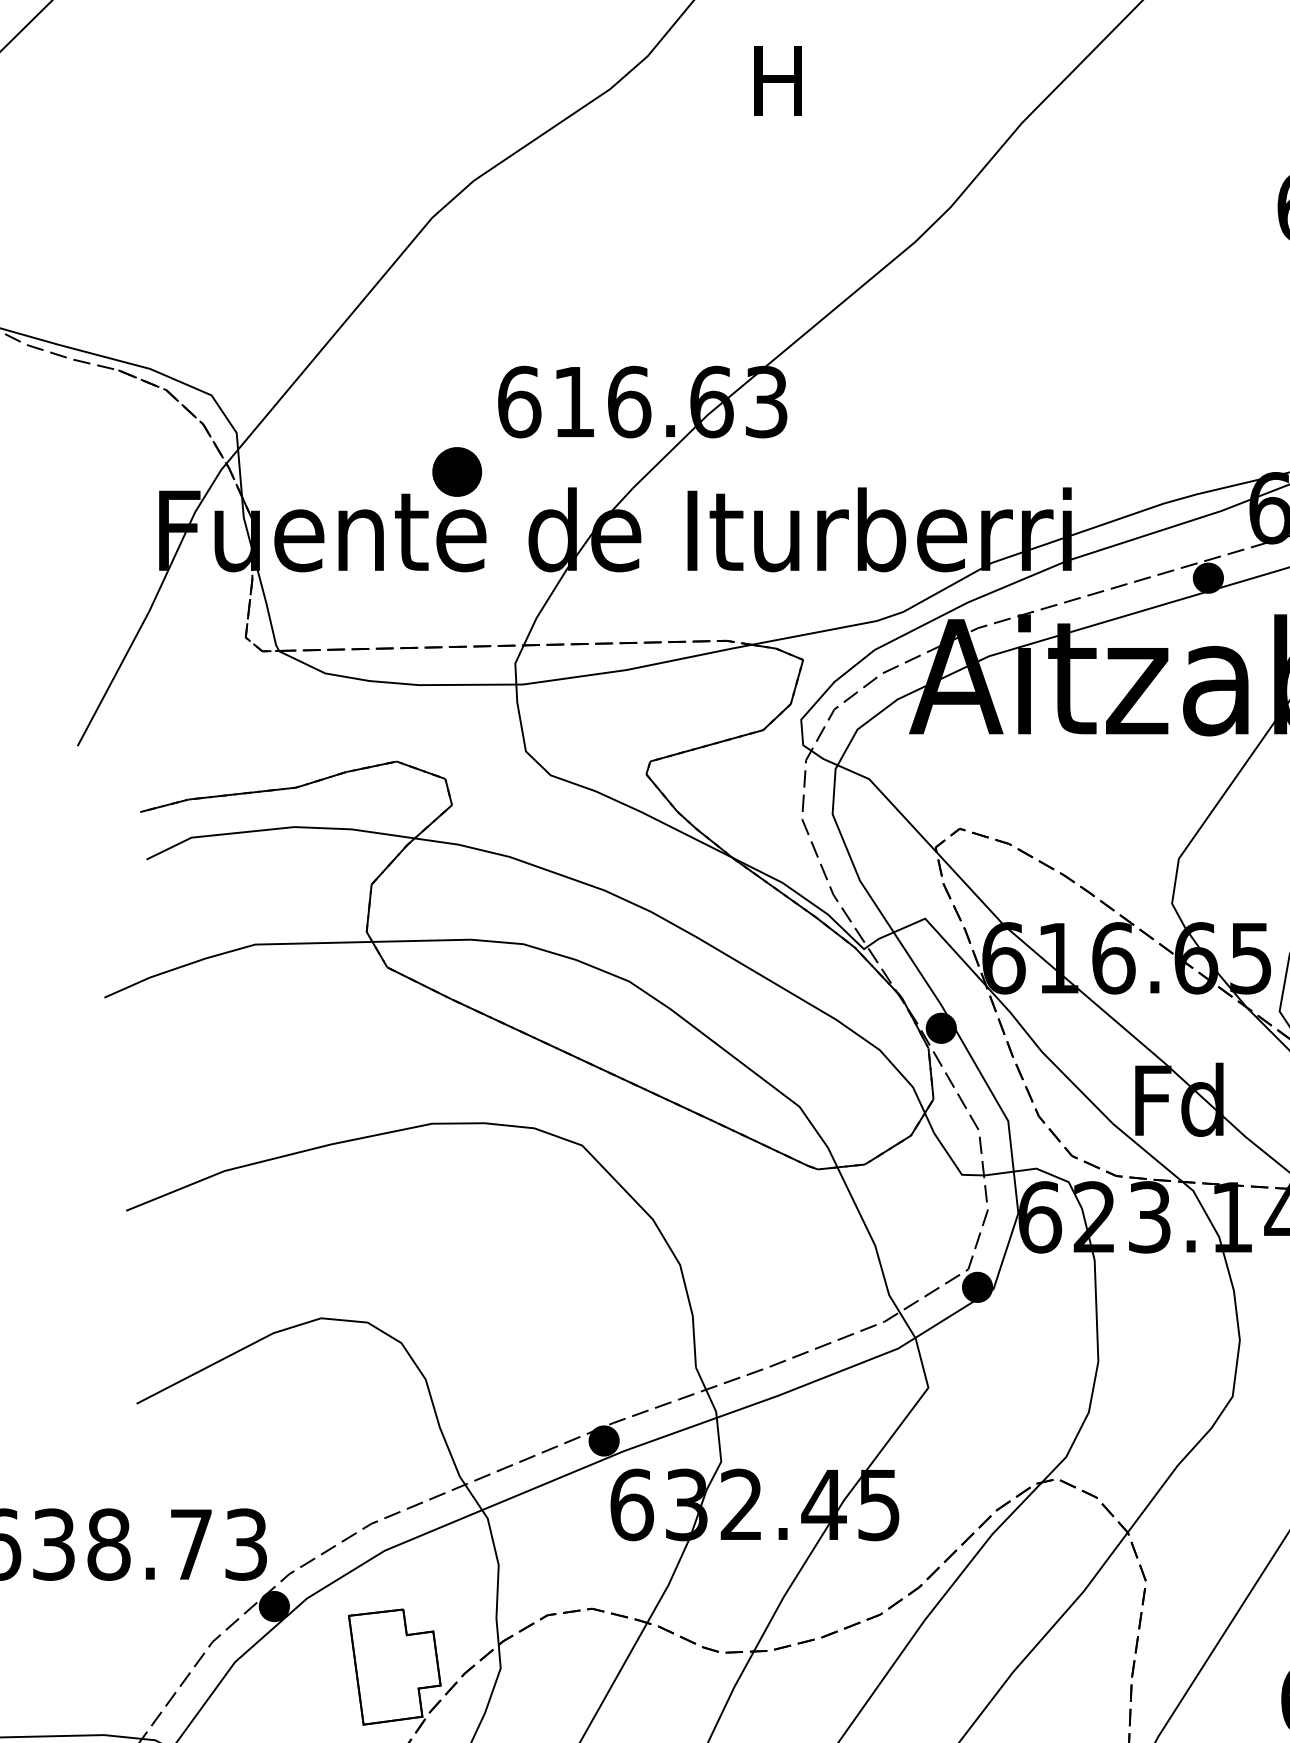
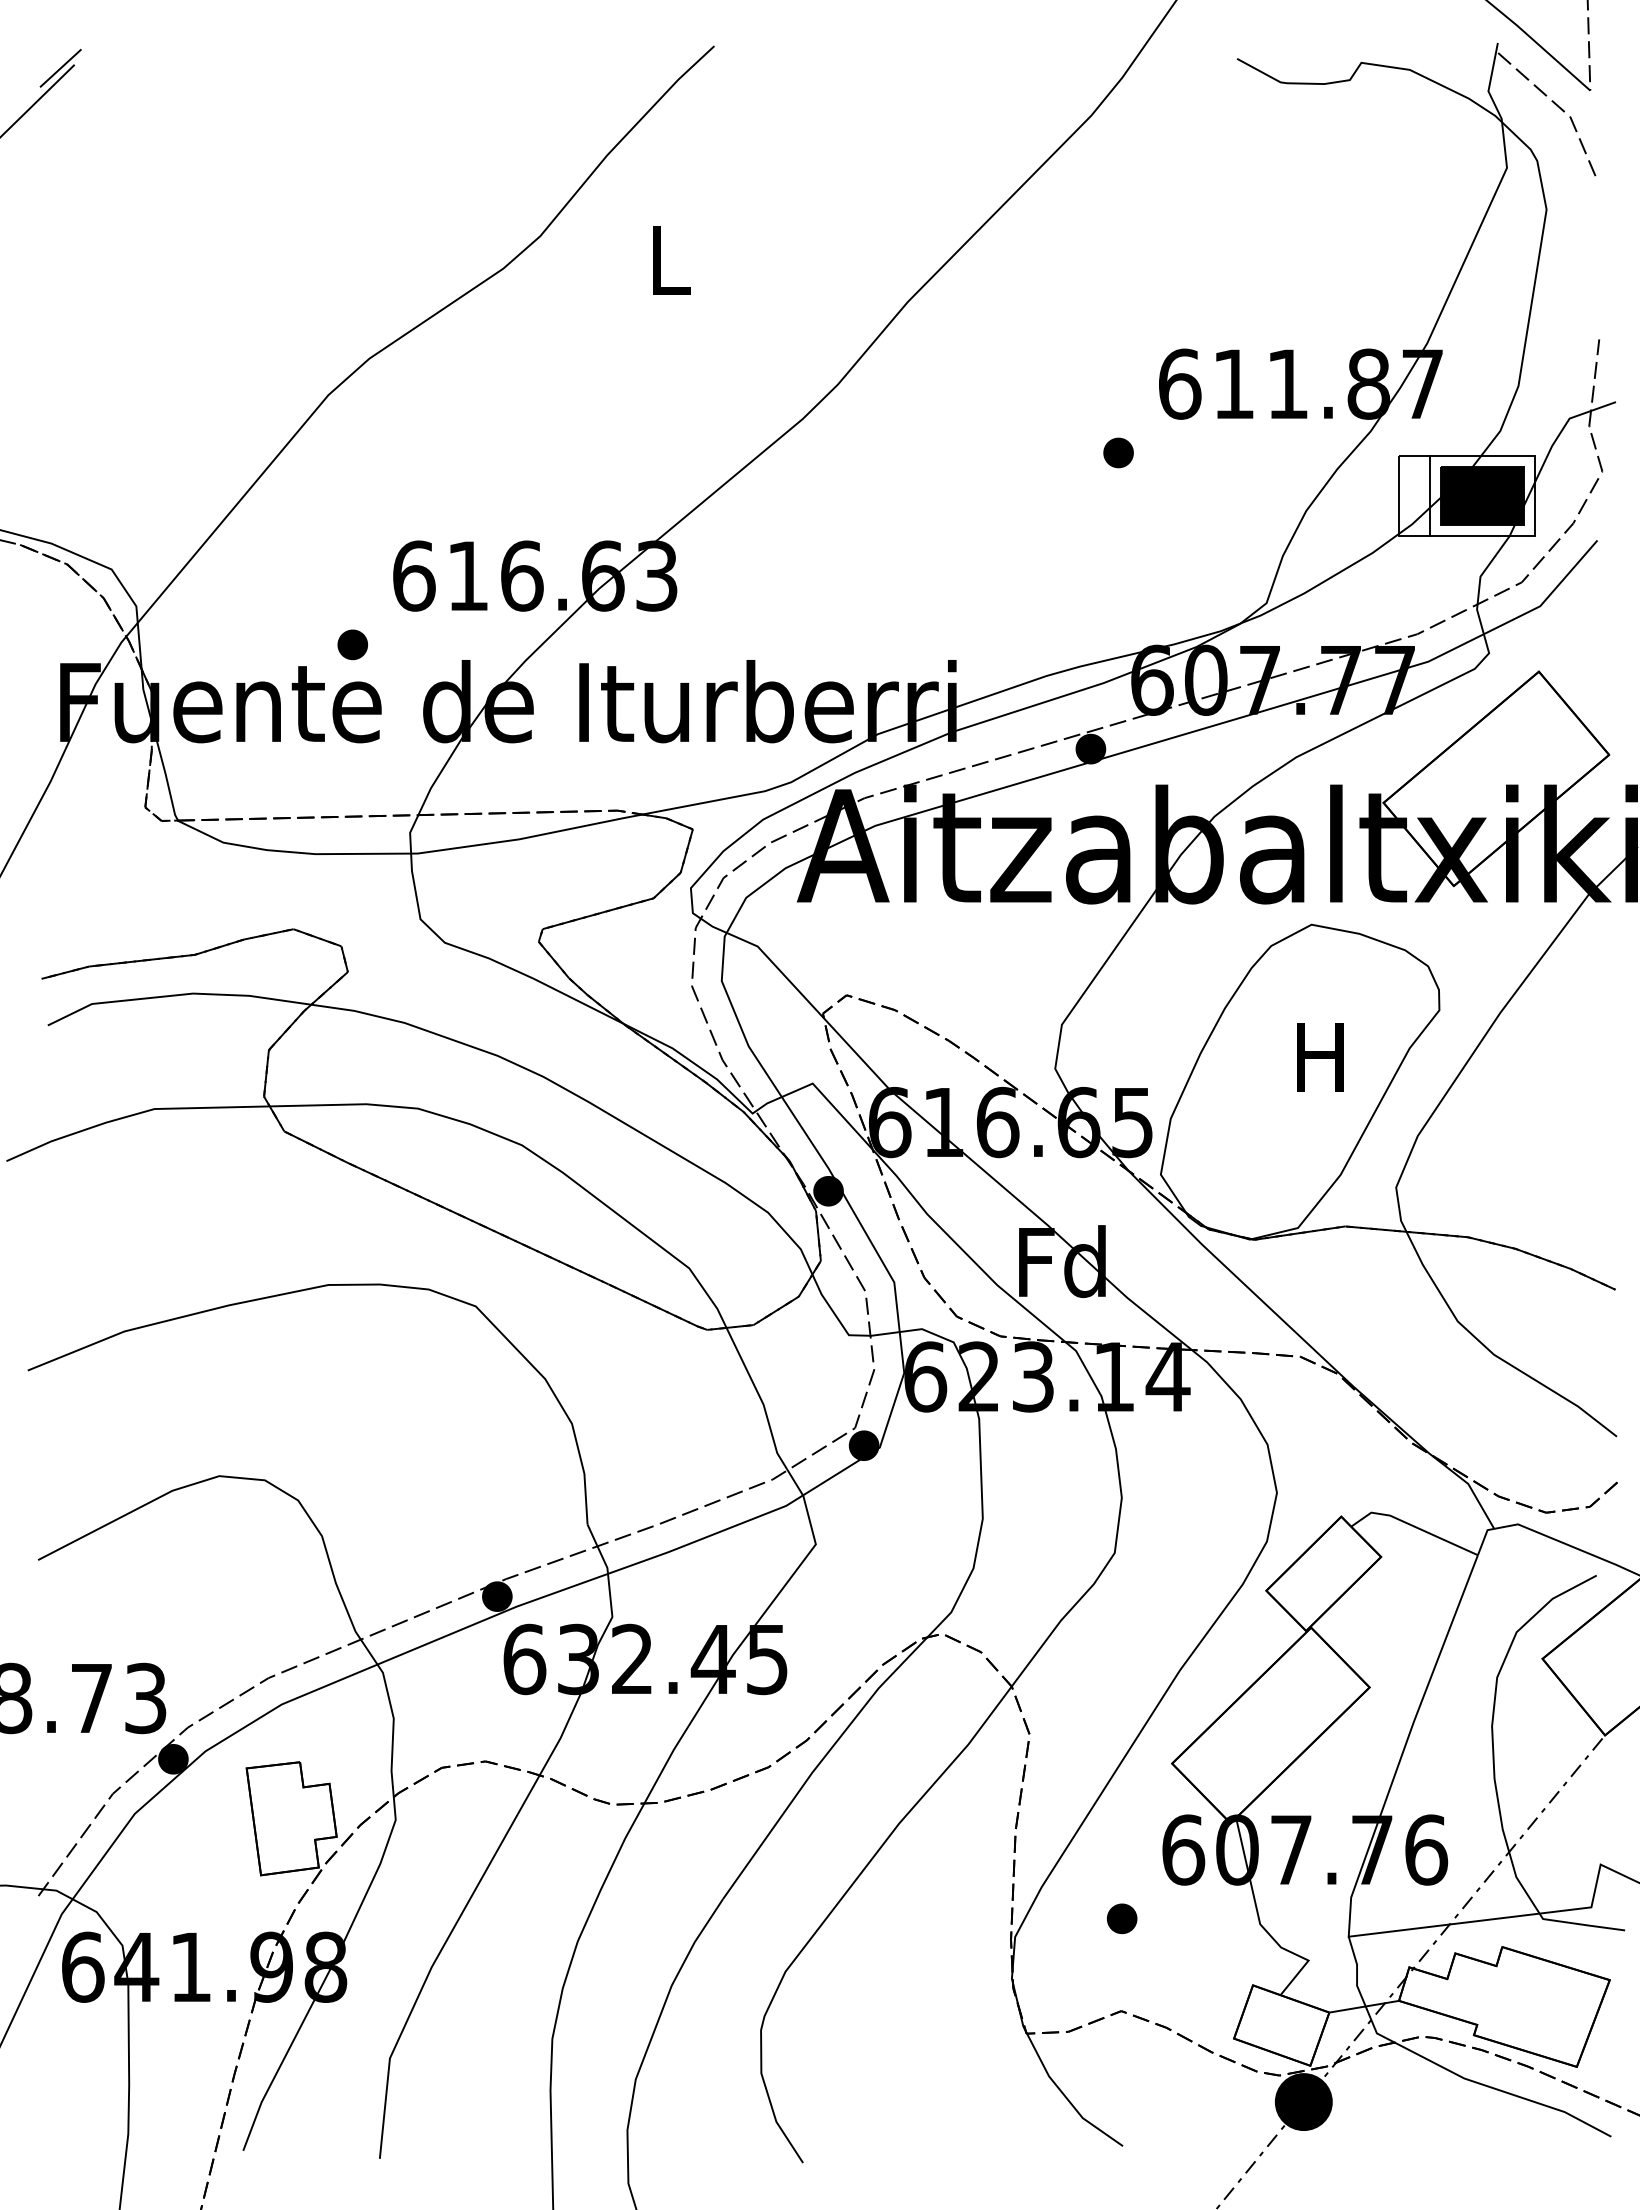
text: (778, 80) -> (668, 260), H -> L
part: (1236, 276) -> (1118, 452), added
part: (456, 471) -> (352, 644), size x0.62

